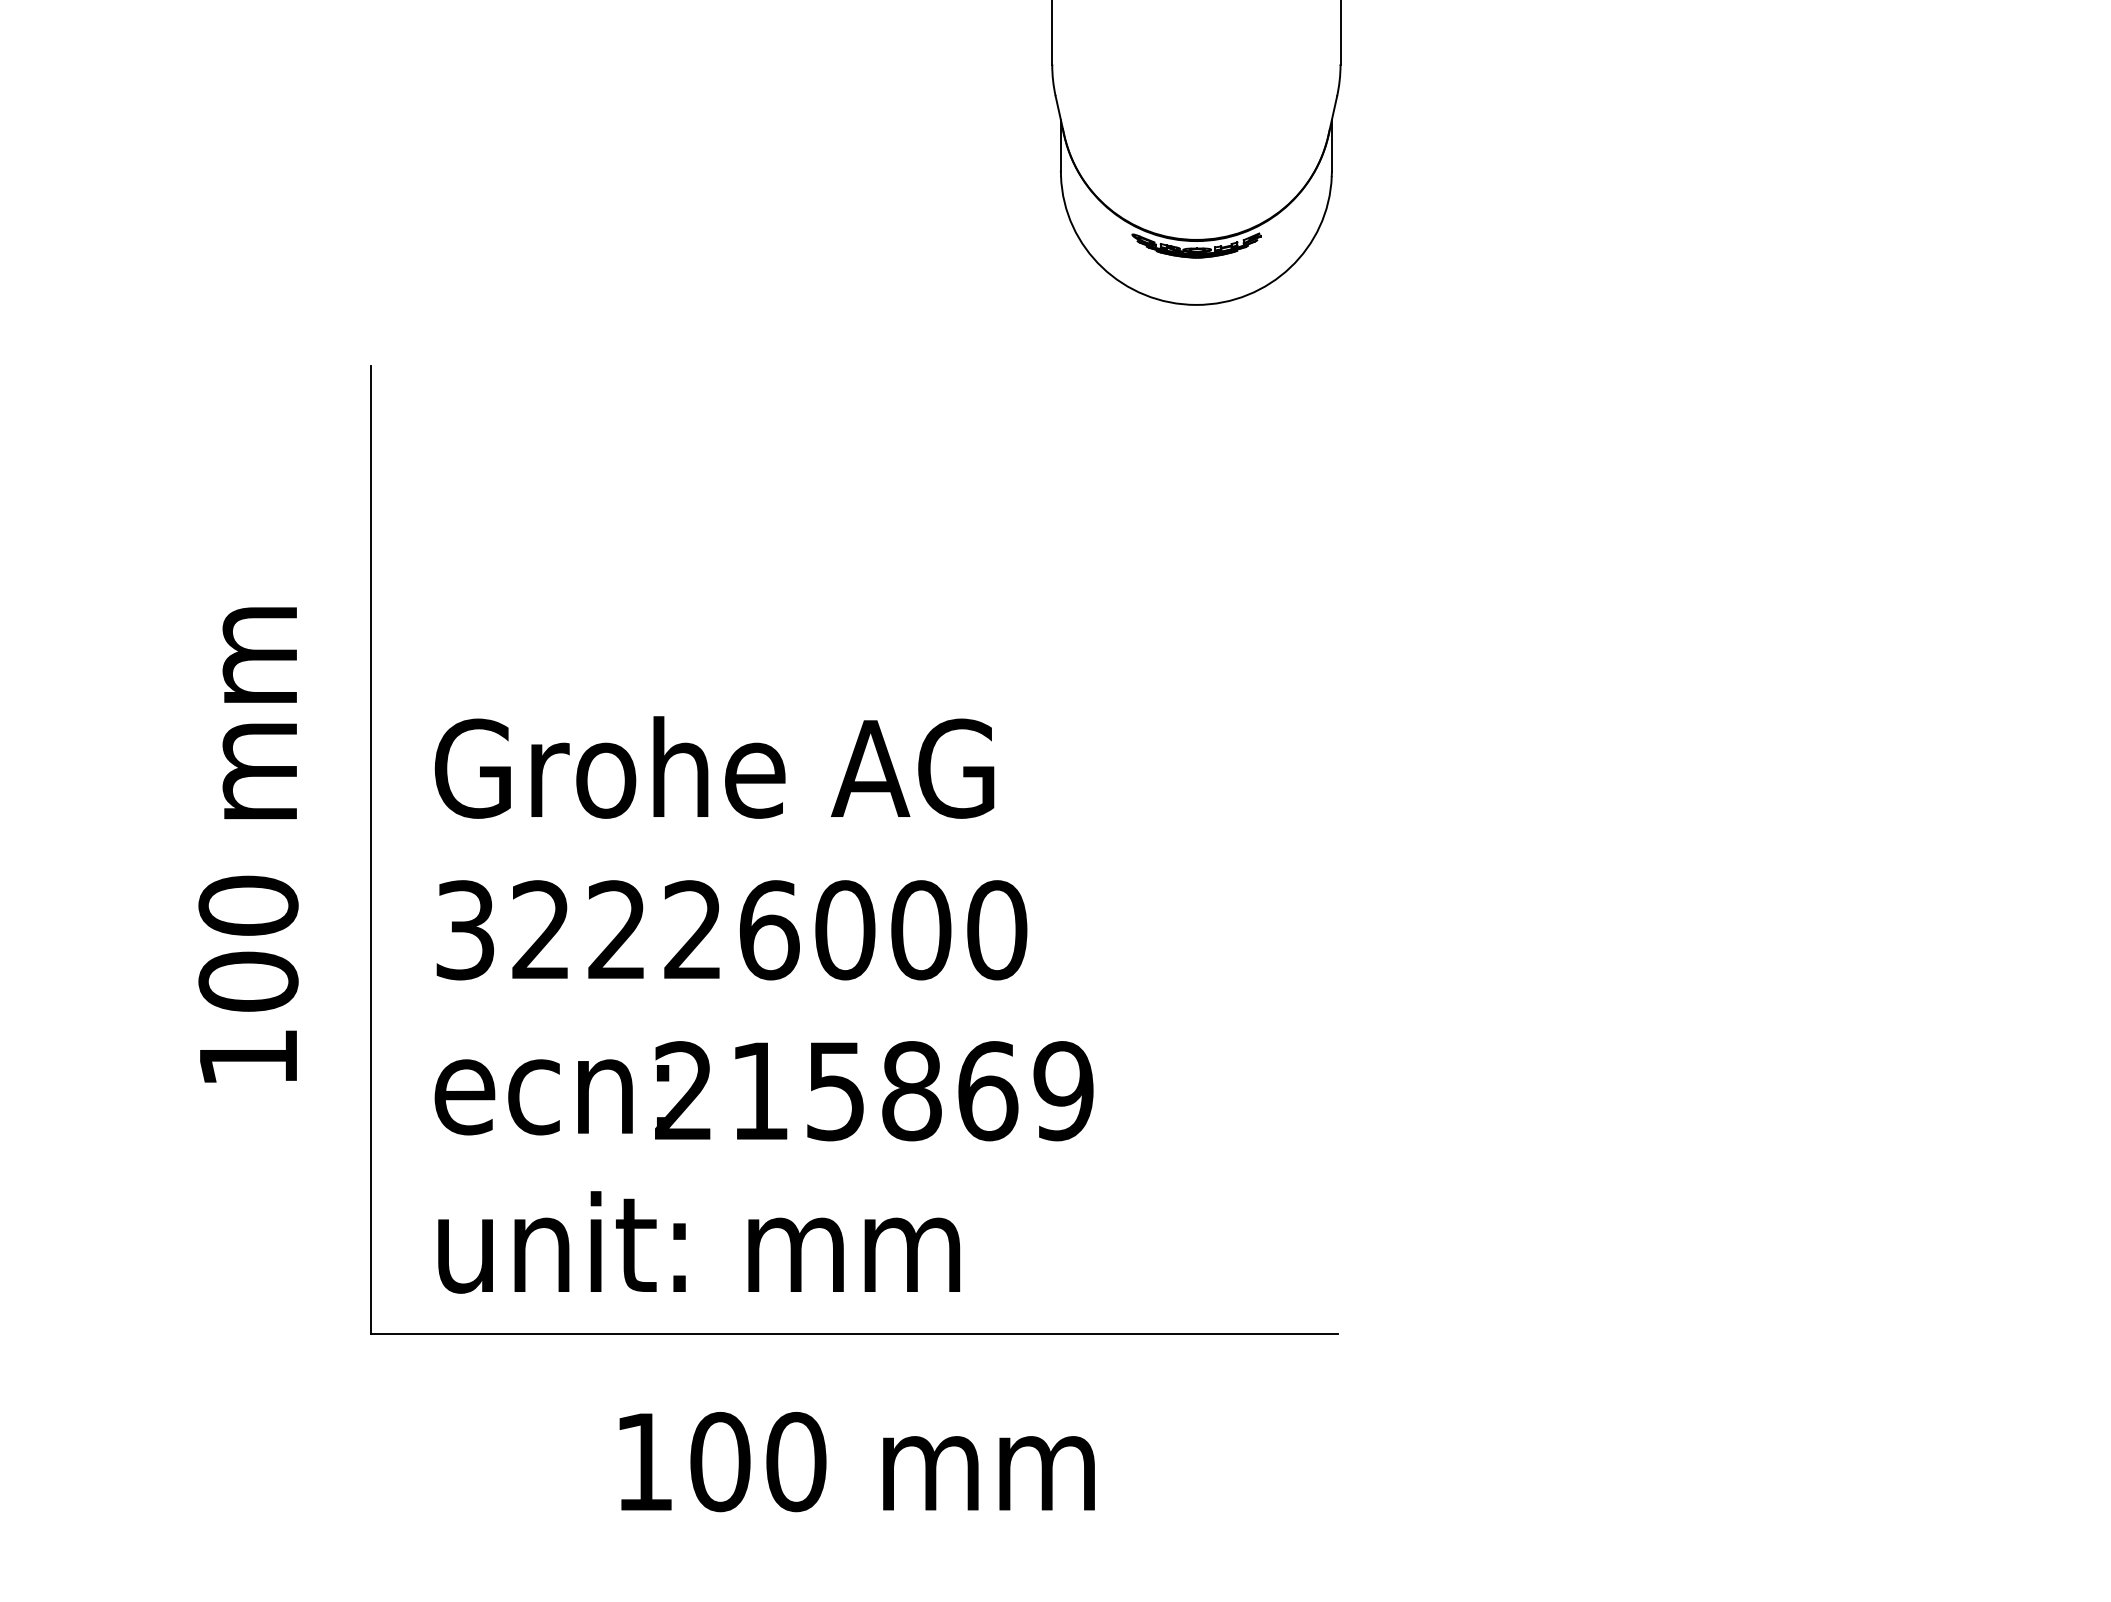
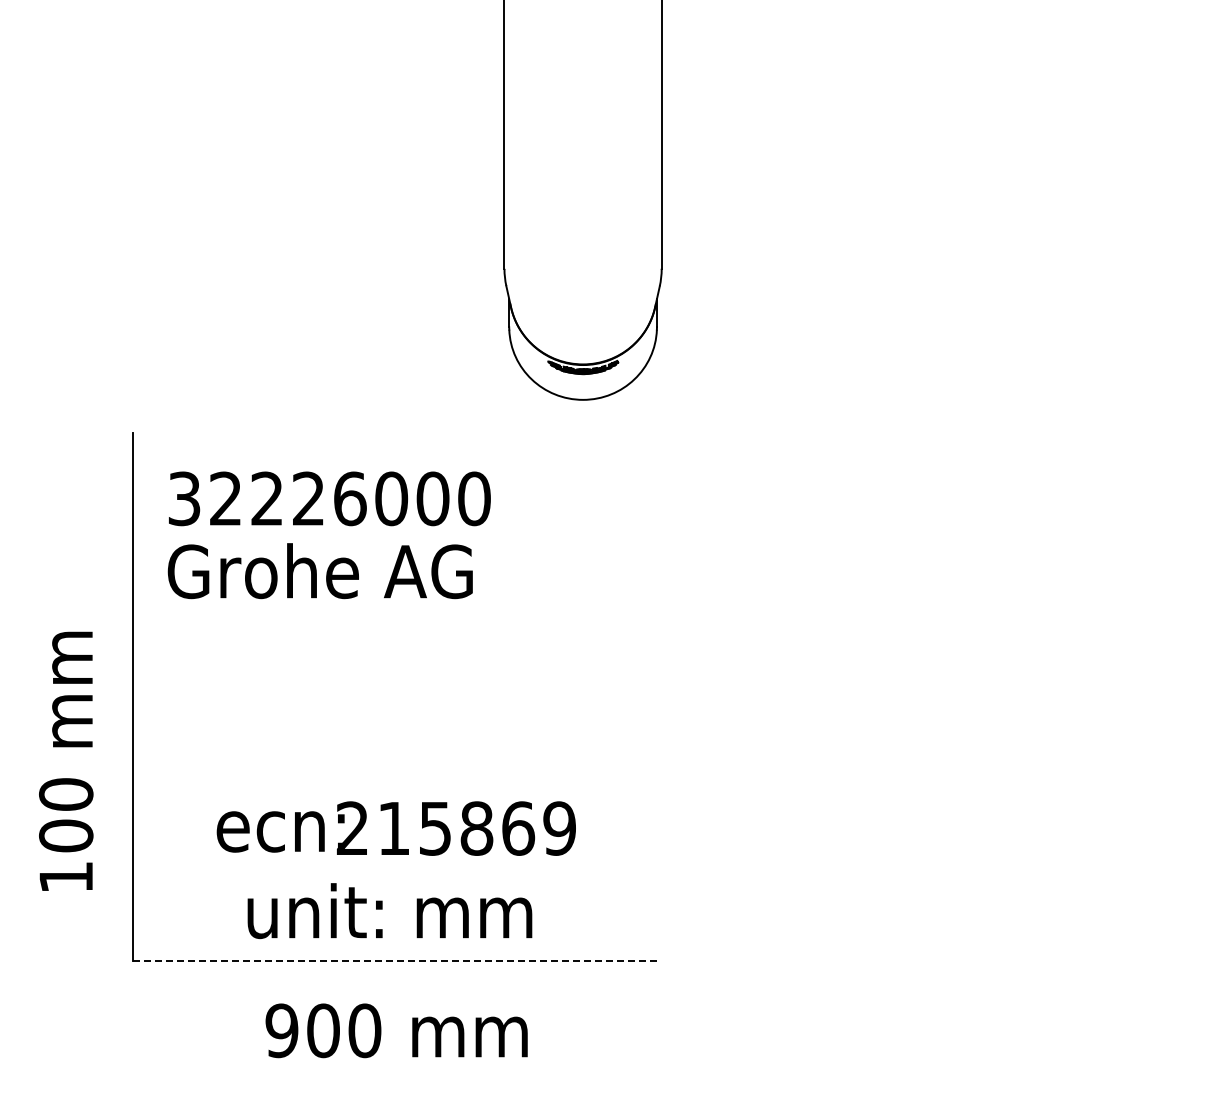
text: (712, 768) -> (319, 571), moved
text: (249, 843) -> (66, 760), moved
text: (731, 929) -> (329, 498), moved
text: (762, 1090) -> (395, 828), moved
text: (698, 1243) -> (389, 911), moved
line: (854, 1333) -> (396, 960), solid -> dashed
text: (643, 1461) -> (281, 1030), 100 -> 900

